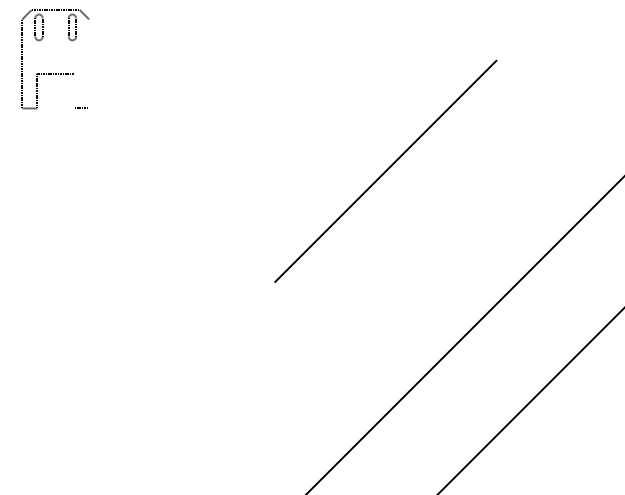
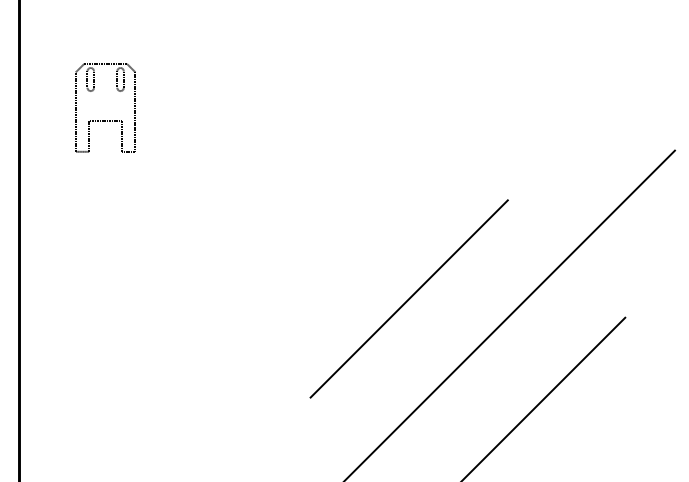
line: (89, 63) -> (135, 111), added
line: (74, 91) -> (122, 136), added
line: (384, 170) -> (408, 298), moved

